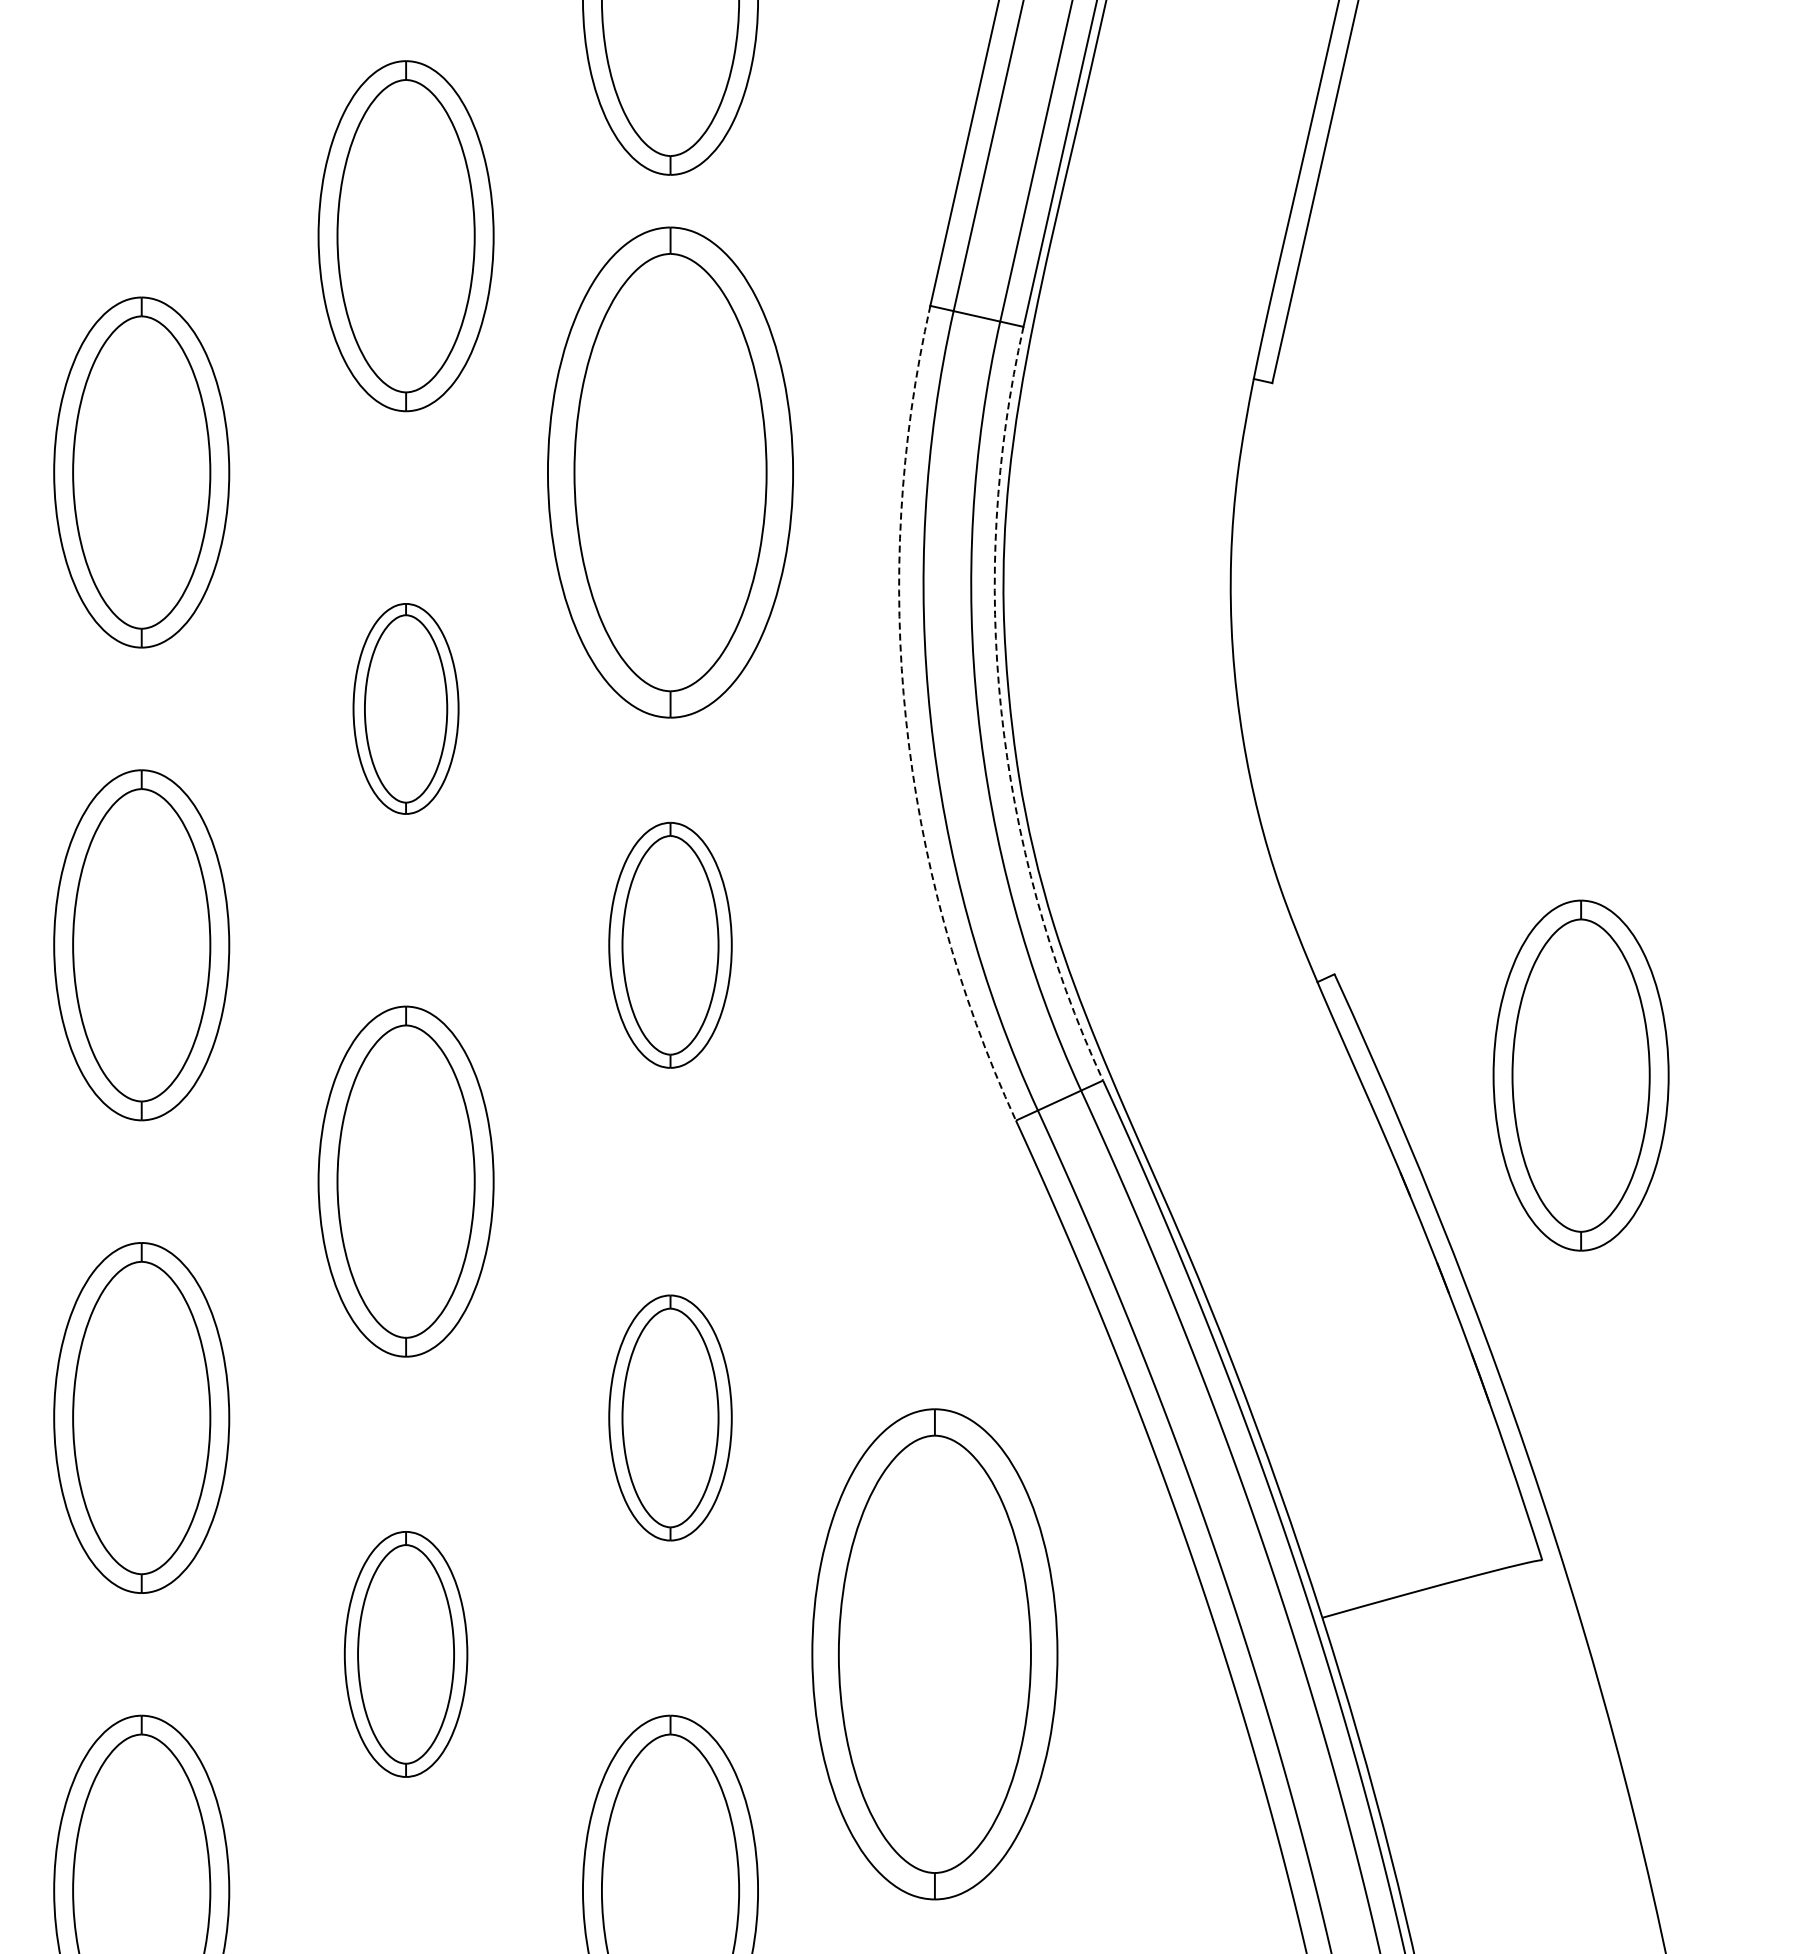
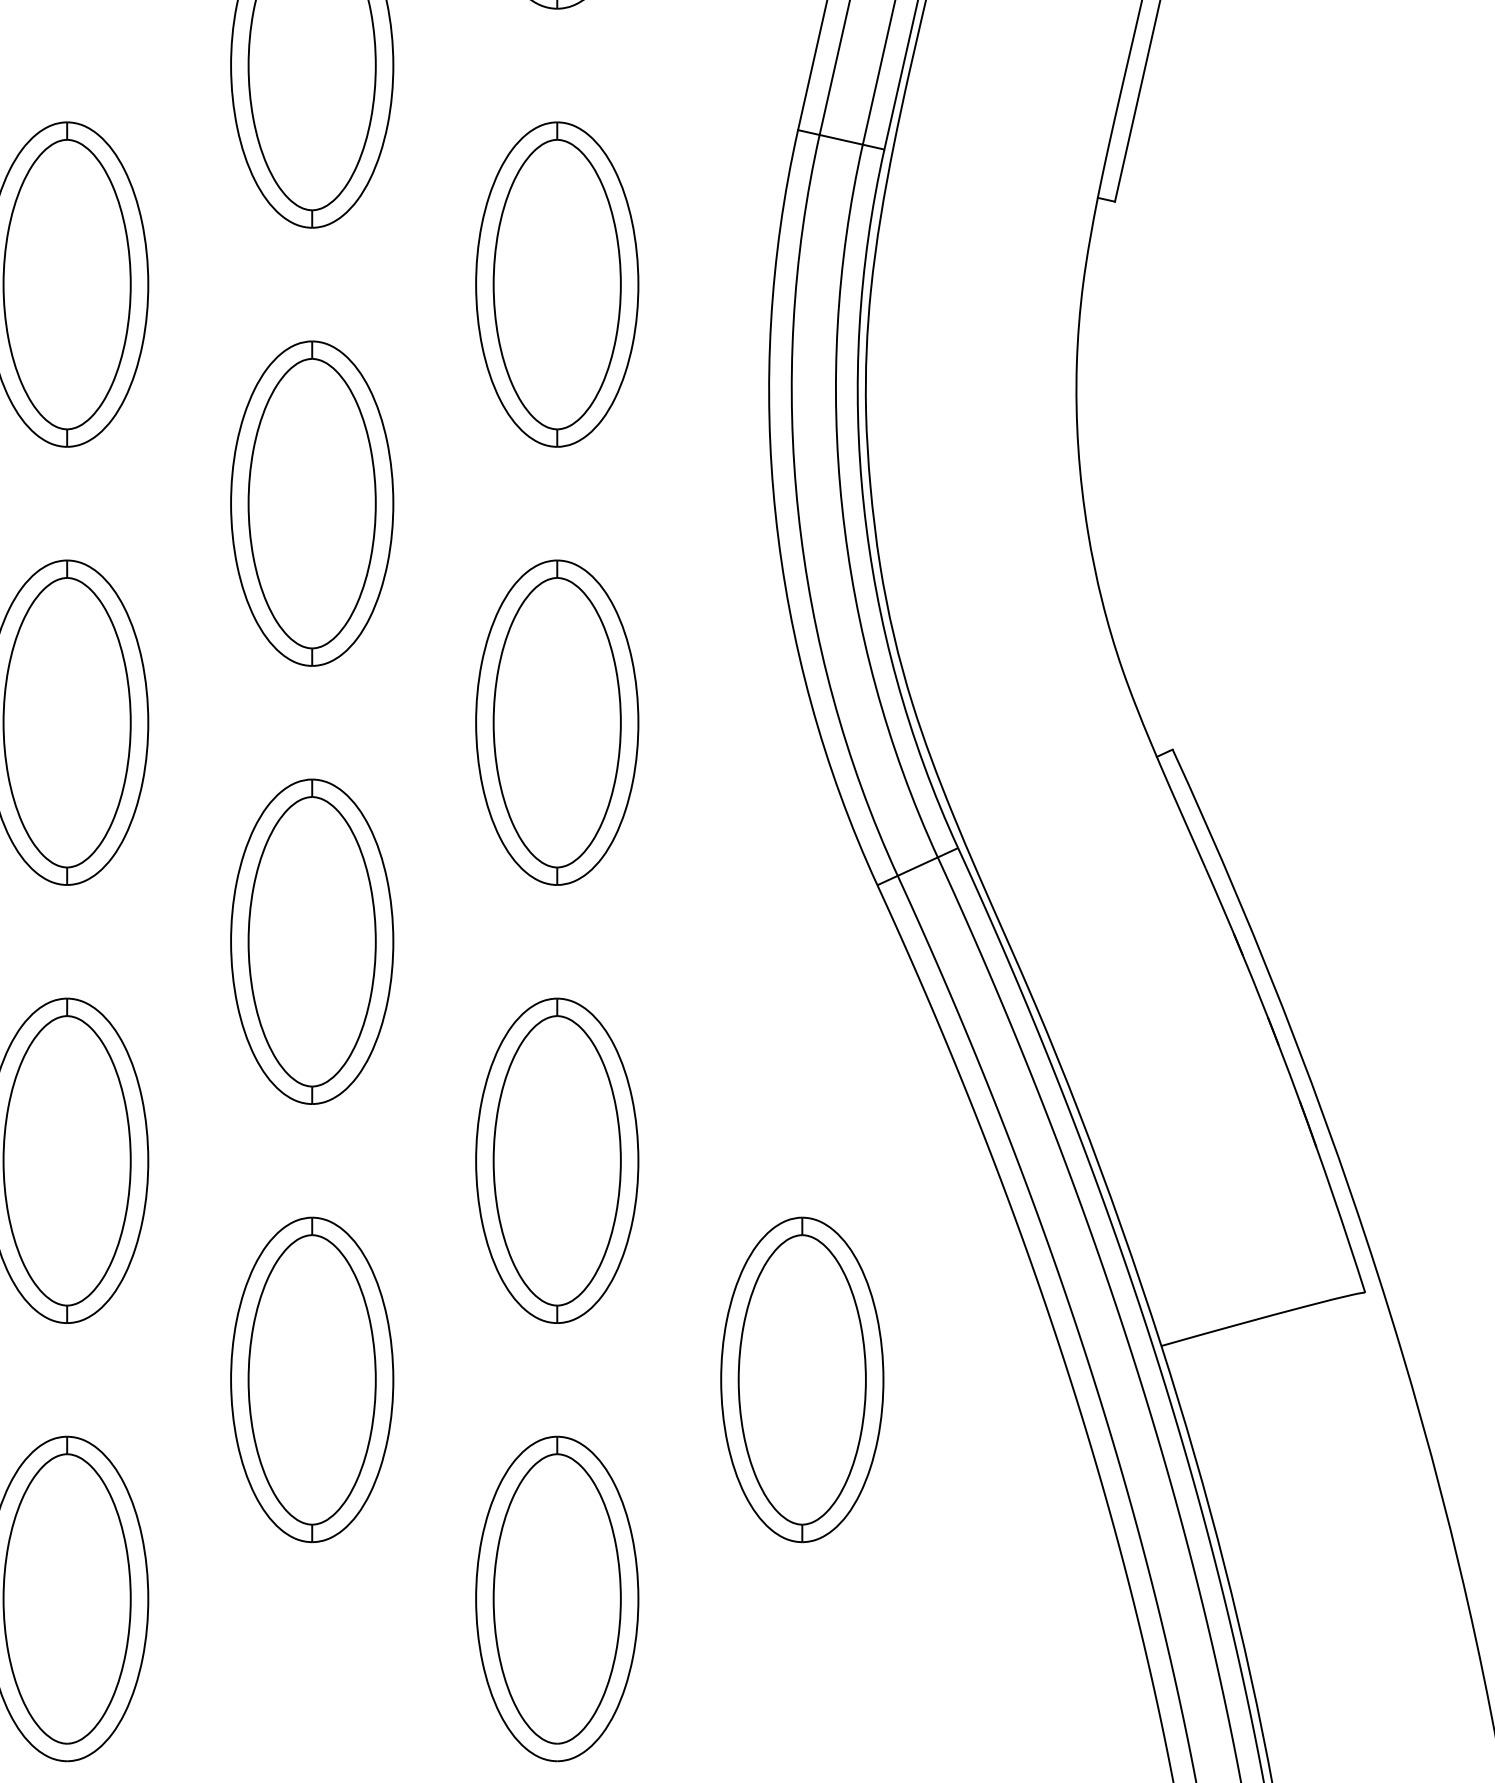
part: (670, 472) -> (557, 284), size x0.71
part: (405, 708) -> (311, 503), size x1.67
arc: (1001, 710) -> (864, 505), dashed -> solid
arc: (906, 720) -> (775, 514), dashed -> solid
part: (670, 945) -> (557, 722), size x1.43
part: (1580, 1075) -> (1400, 843), removed
part: (670, 1417) -> (557, 1160), size x1.43
part: (405, 1654) -> (311, 1380), size x1.43
part: (934, 1654) -> (801, 1380), size x0.71

